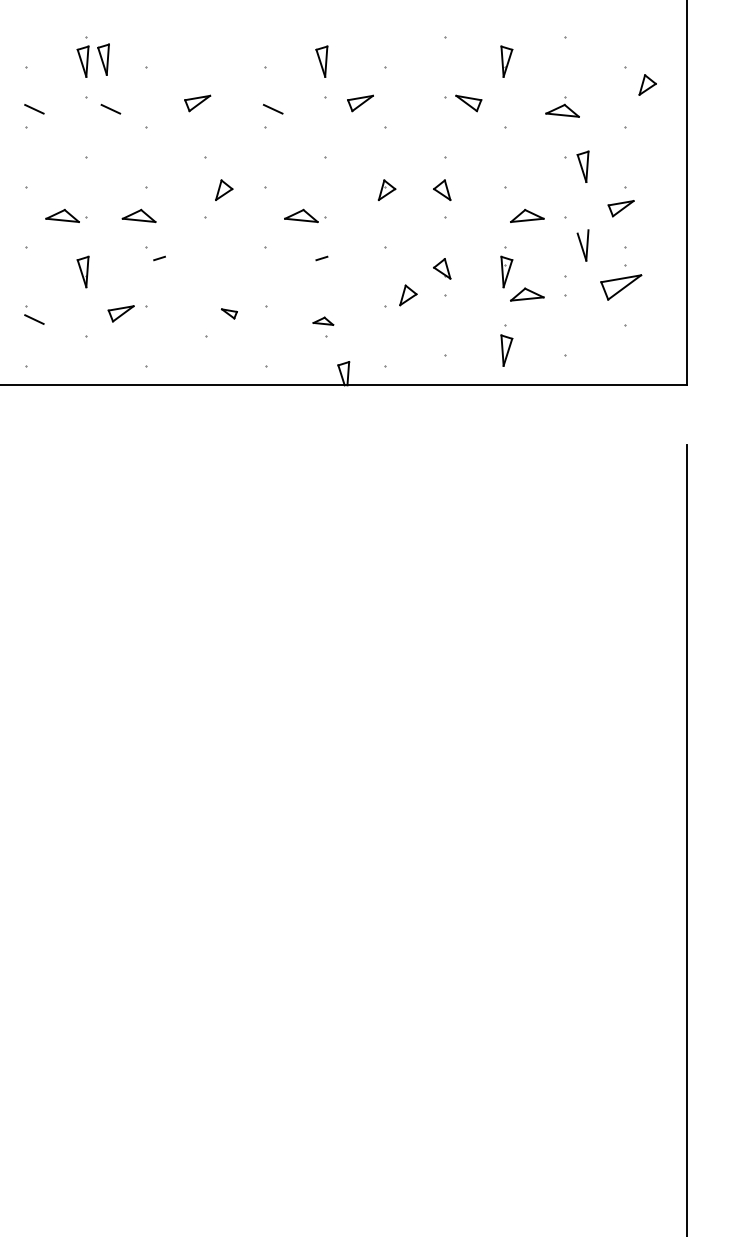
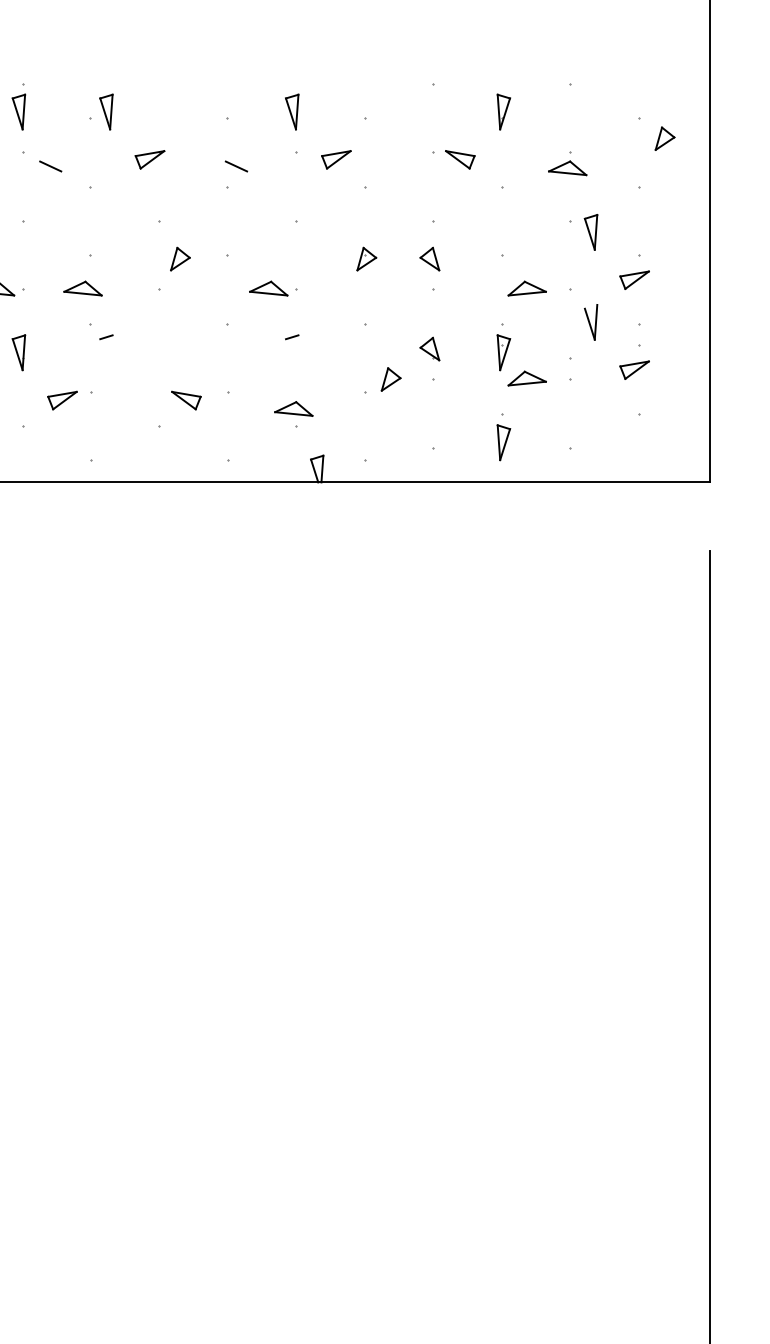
part: (103, 59) -> (106, 111), moved
part: (620, 286) -> (633, 369), size x0.62
part: (229, 313) -> (186, 400), size x1.67
part: (323, 321) -> (294, 409), size x1.67

